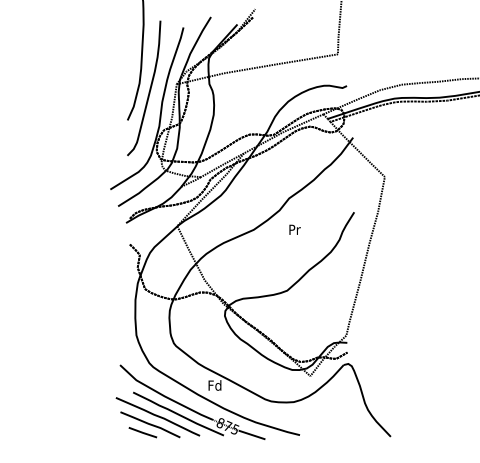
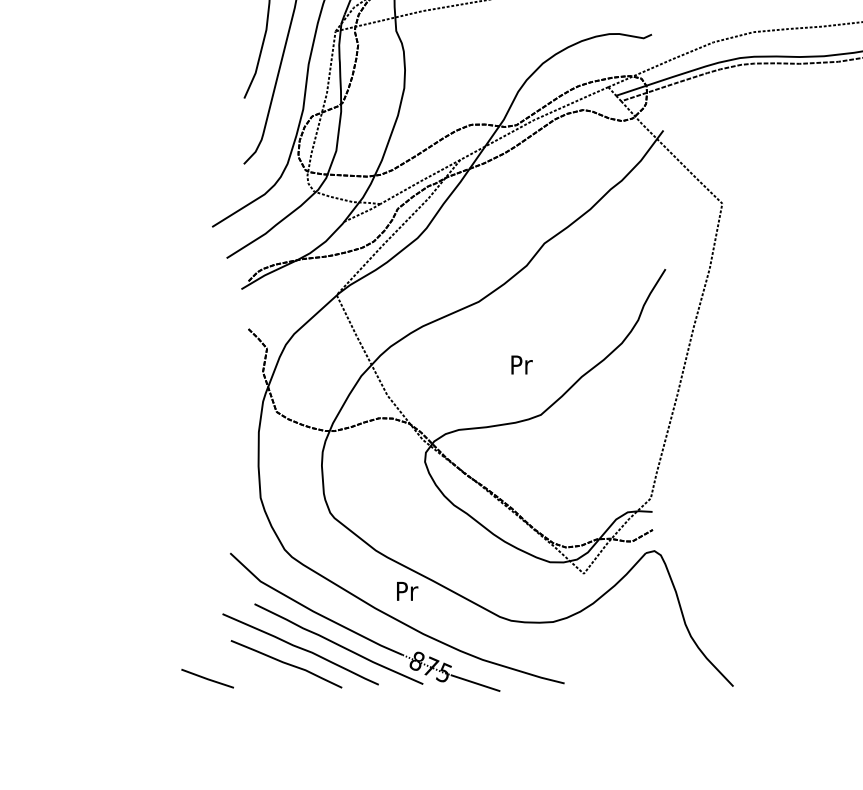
text: (294, 229) -> (520, 364), moved
text: (214, 385) -> (405, 591), Fd -> Pr
line: (142, 432) -> (206, 678), moved

